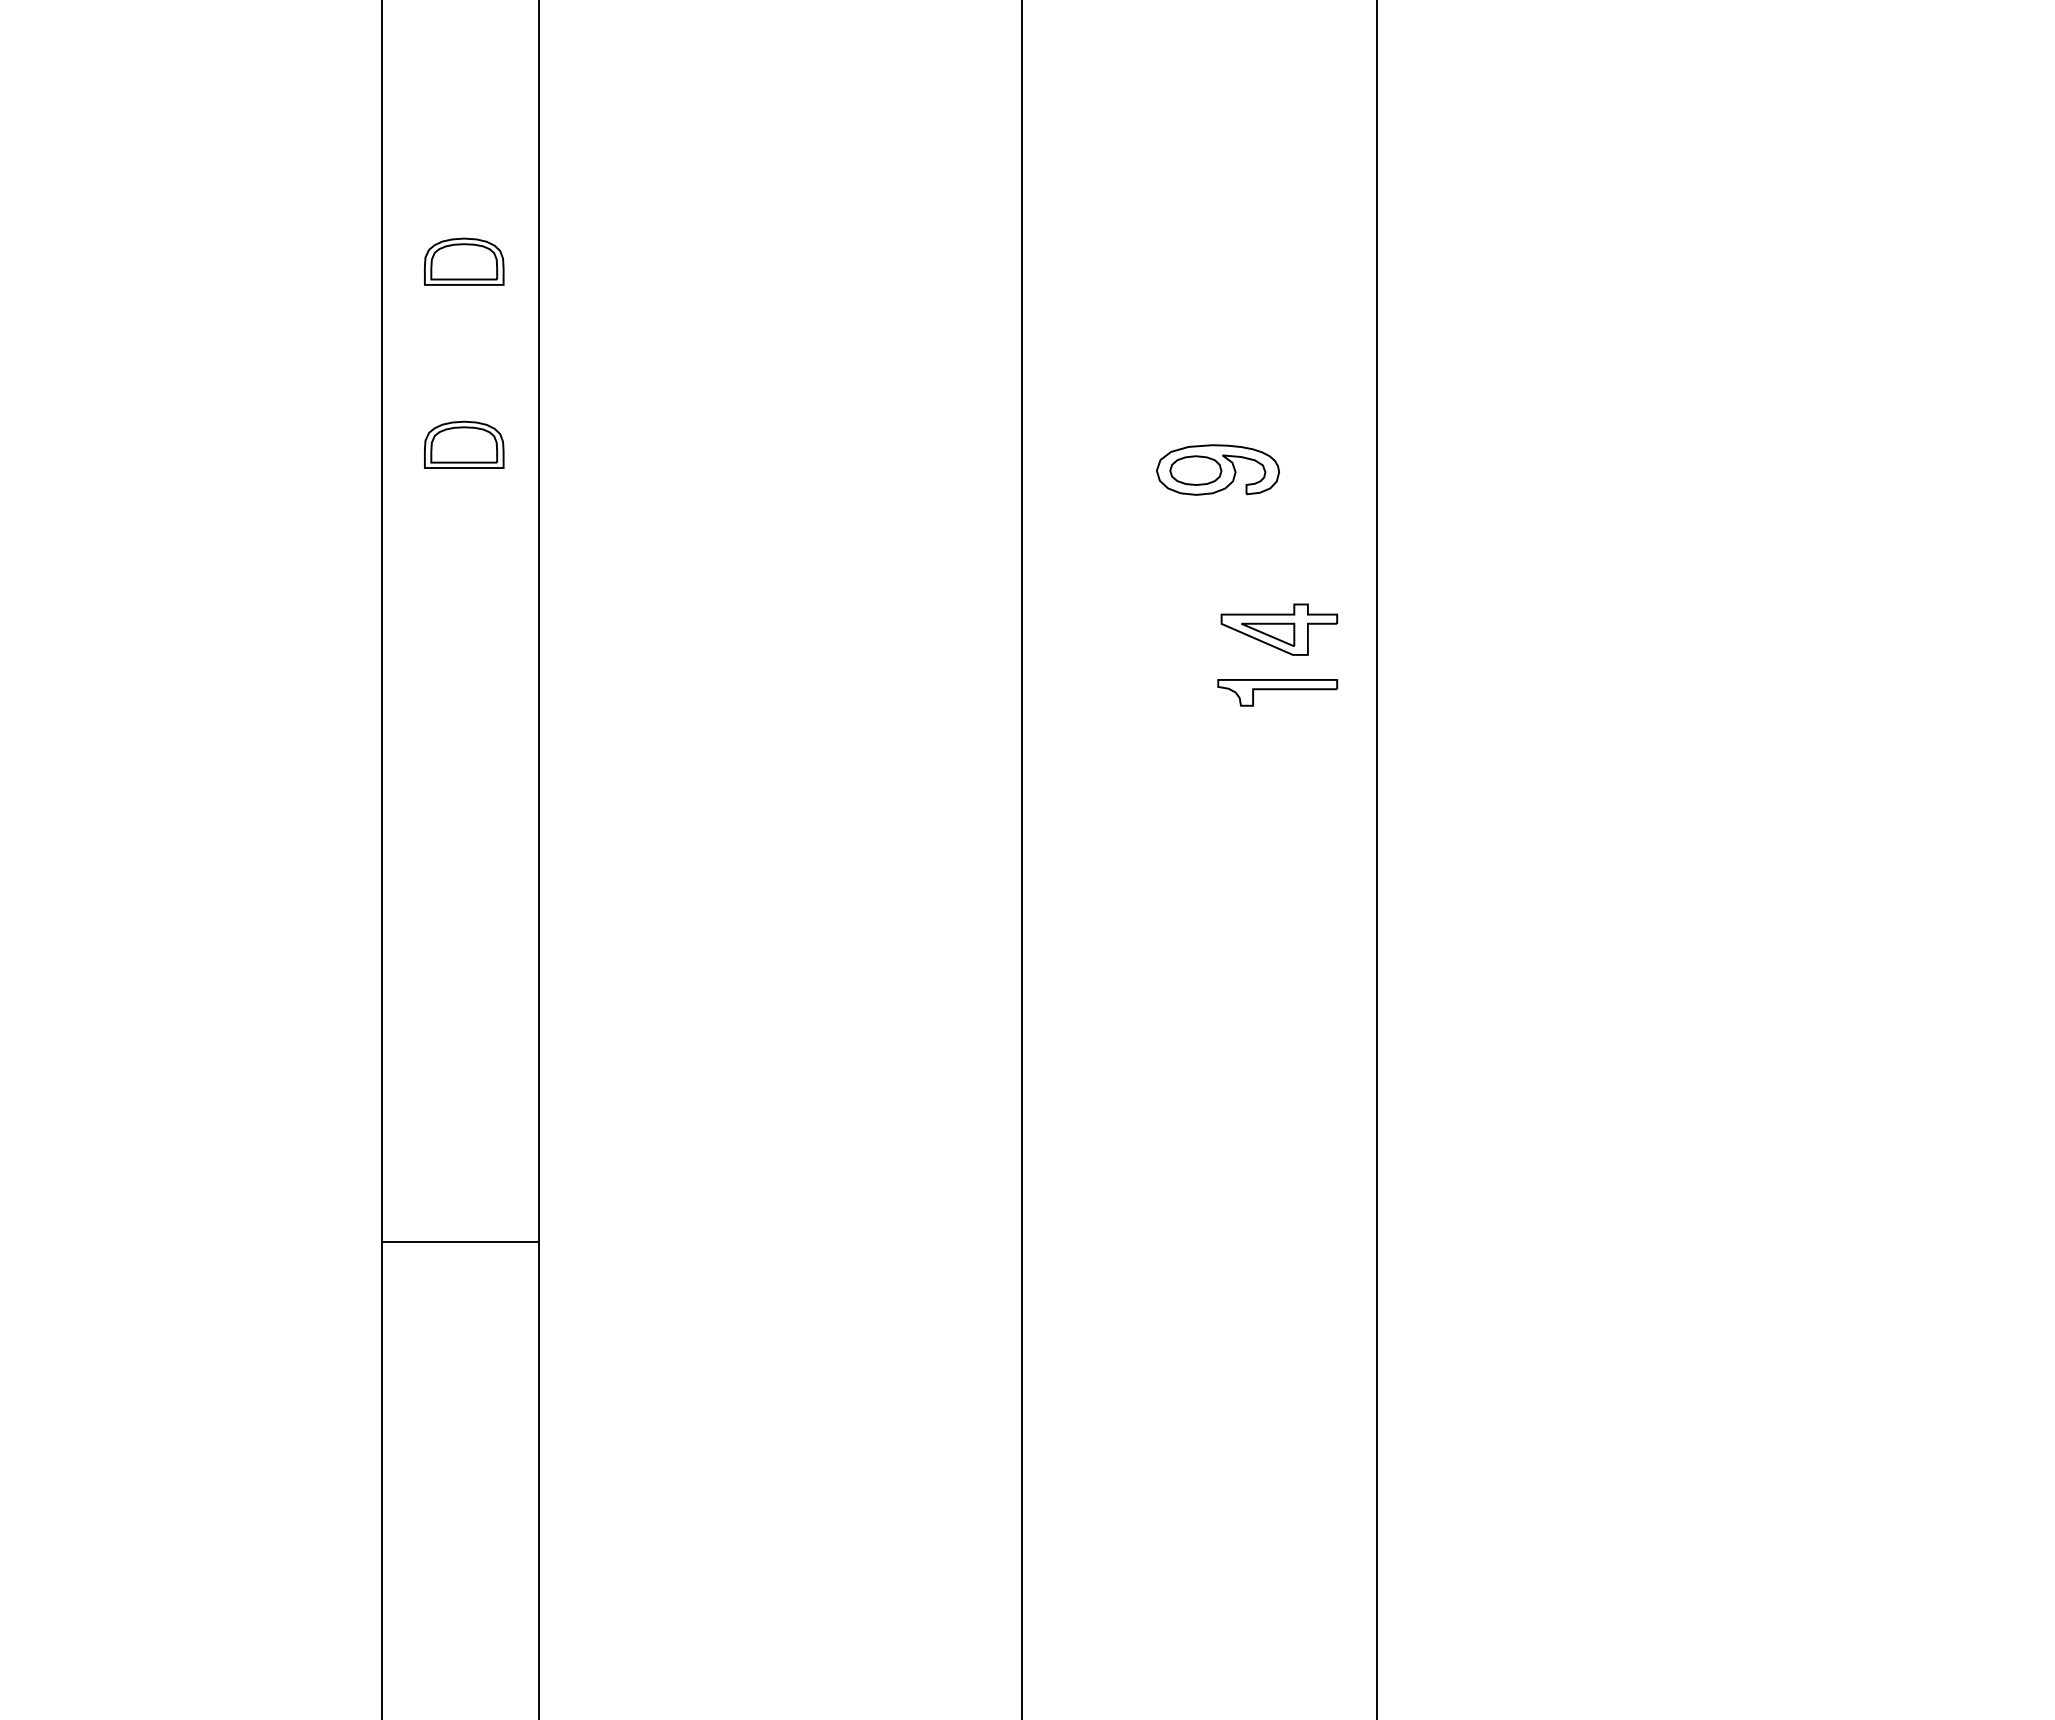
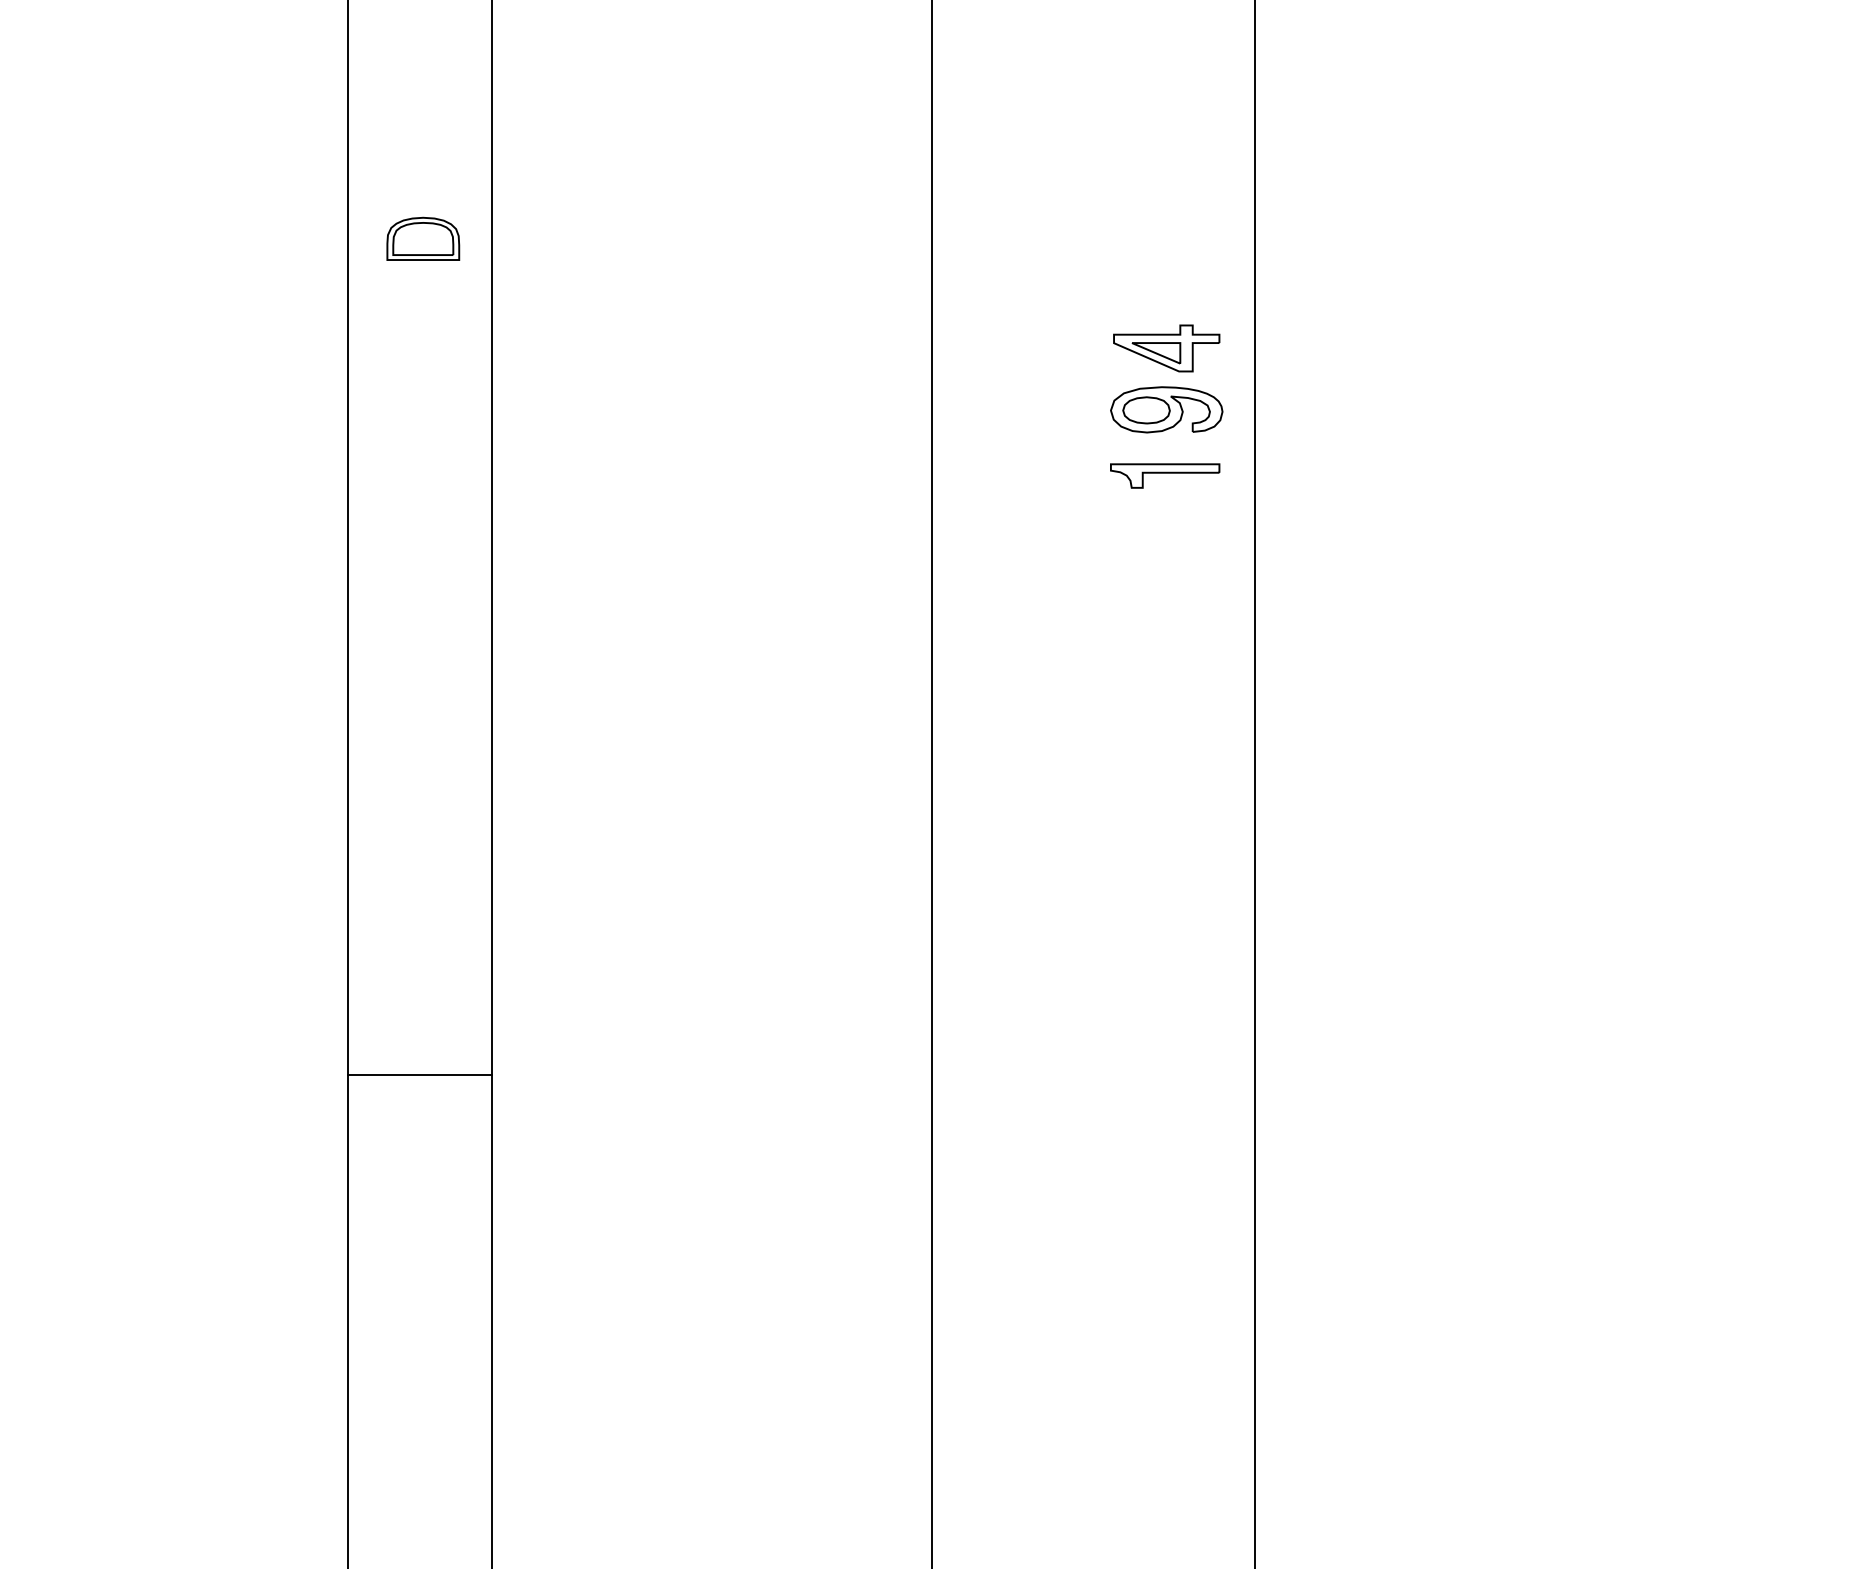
part: (464, 444) -> (423, 405), removed
part: (1217, 469) -> (1166, 409), moved
part: (1279, 629) -> (1166, 348), moved
part: (1278, 692) -> (1165, 475), moved
line: (460, 1241) -> (419, 1074), moved

